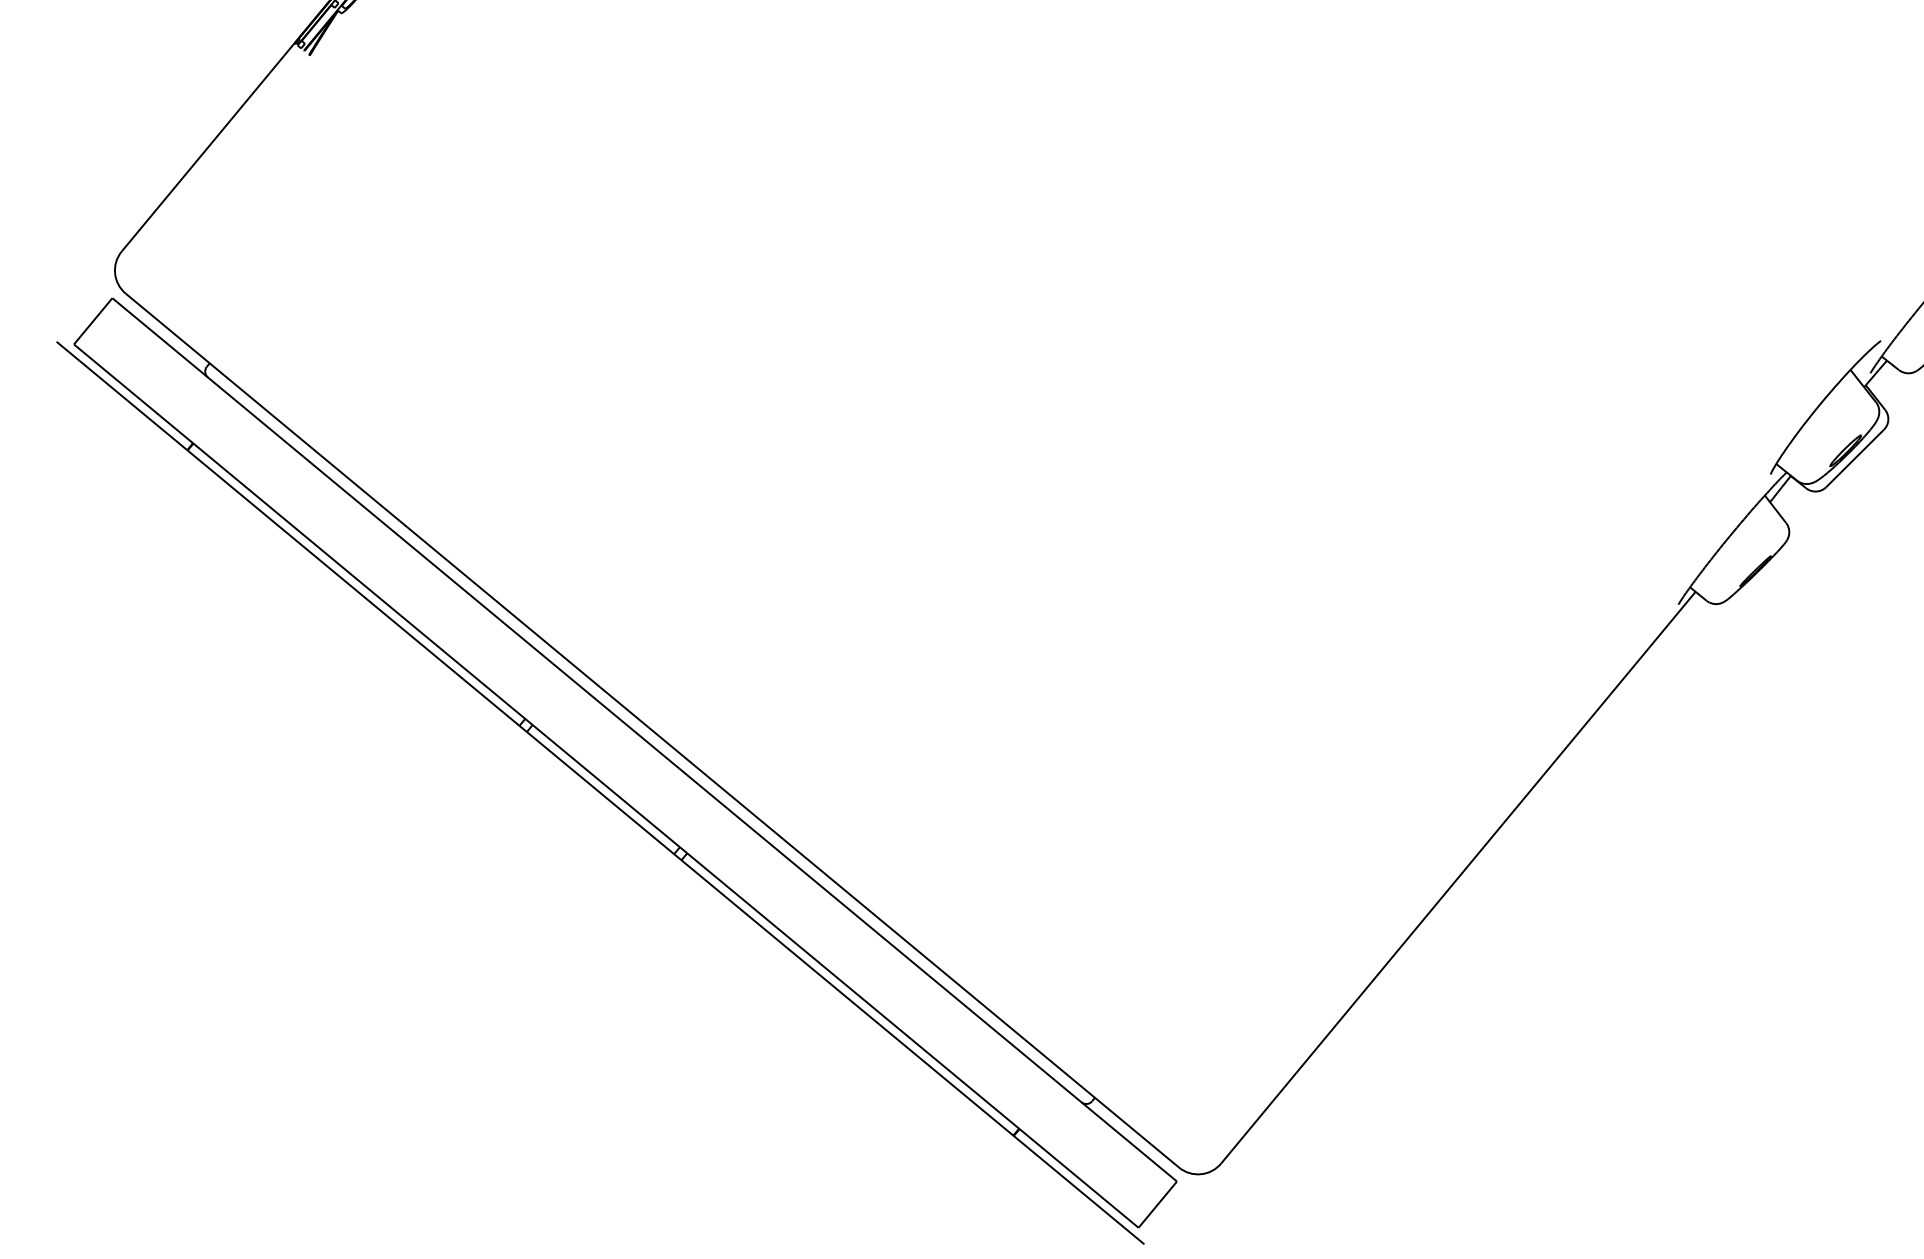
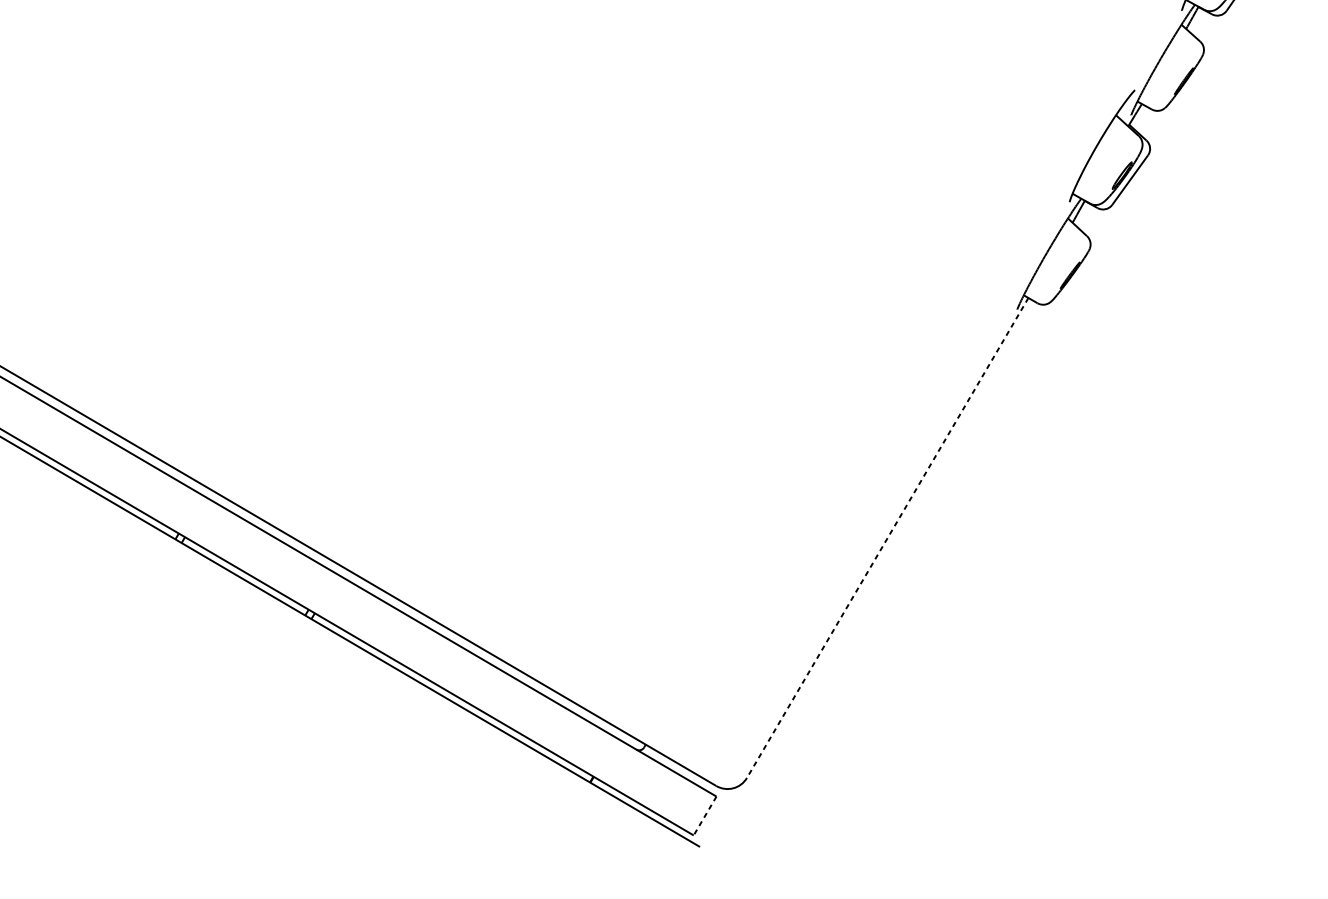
line: (1458, 878) -> (887, 538), solid -> dashed
line: (1157, 1205) -> (705, 816), solid -> dashed

